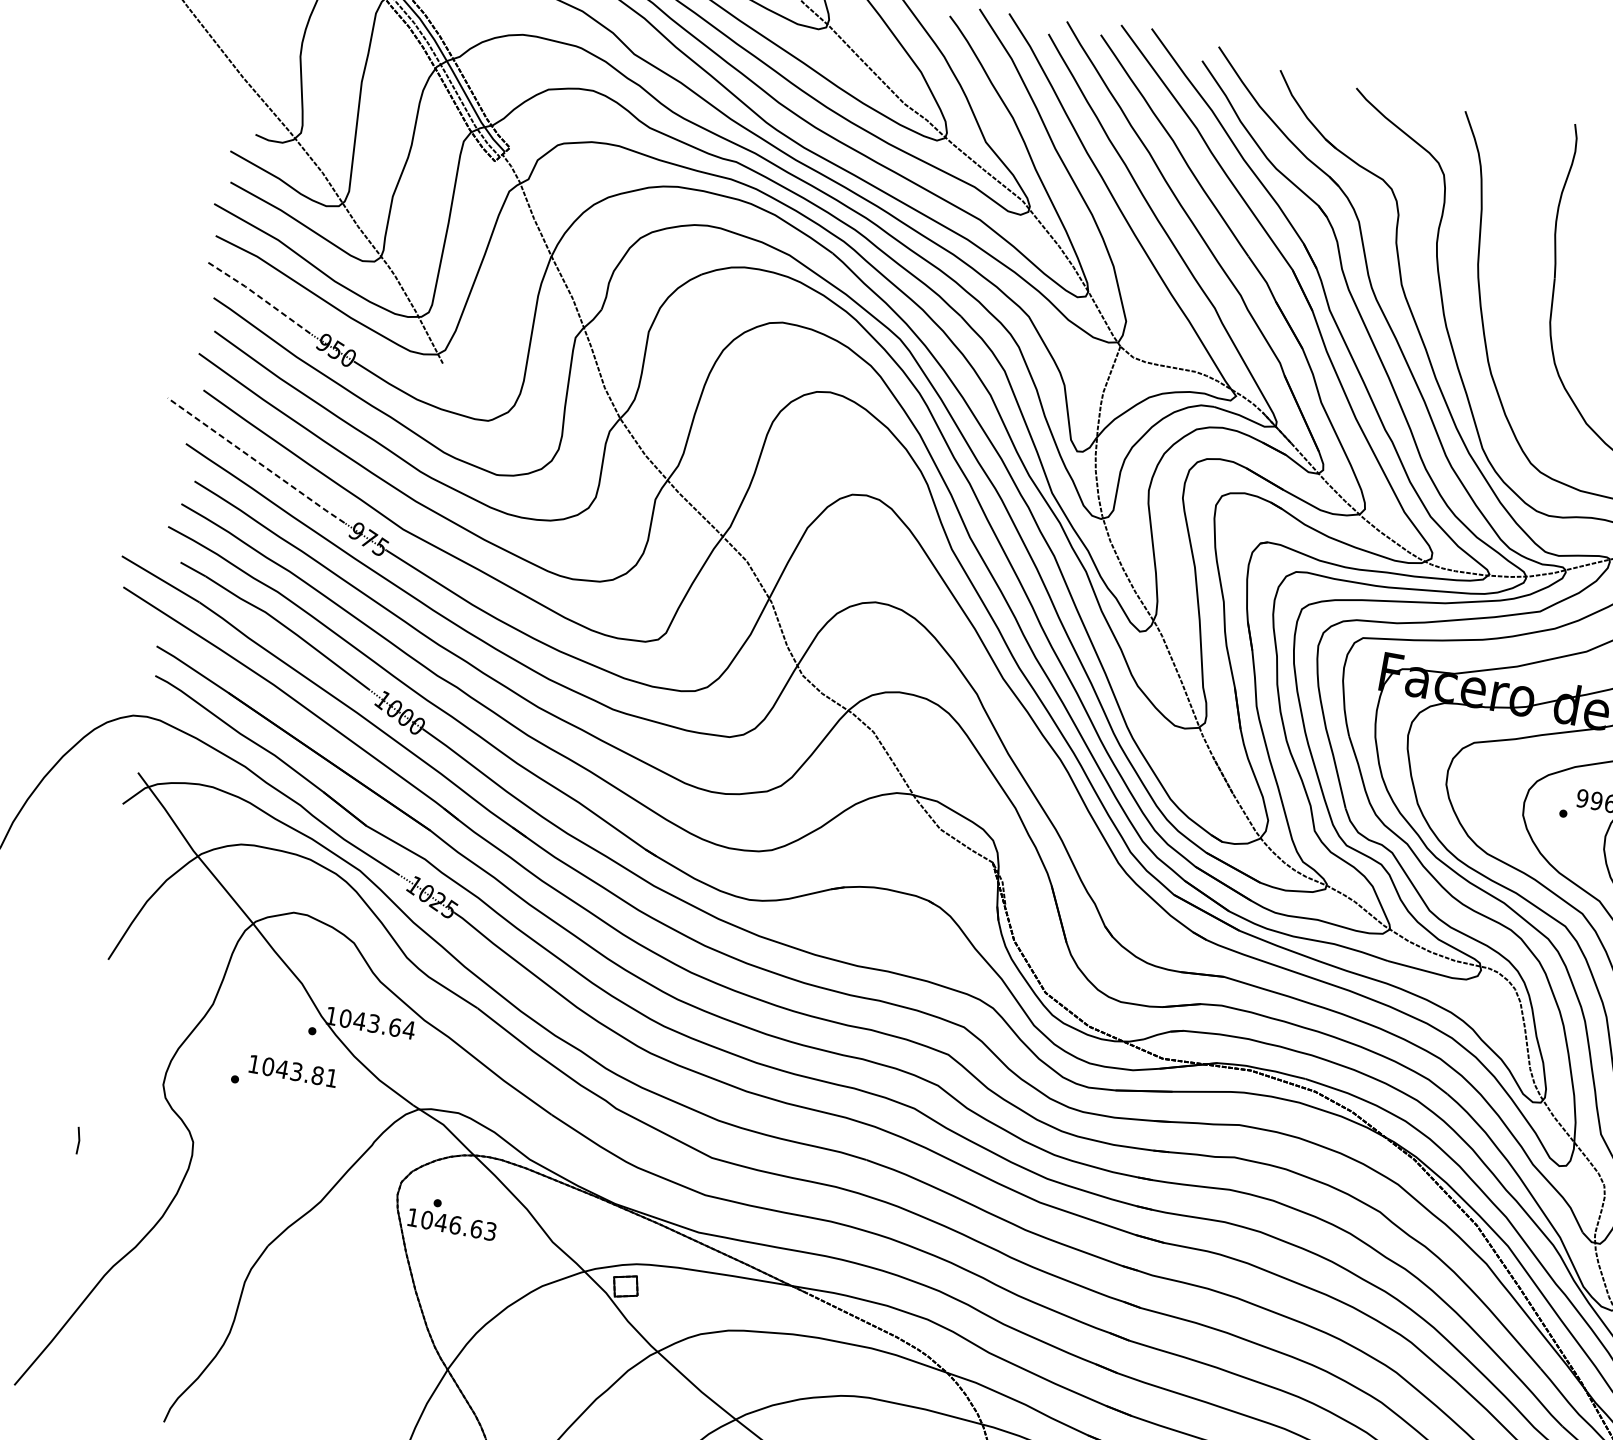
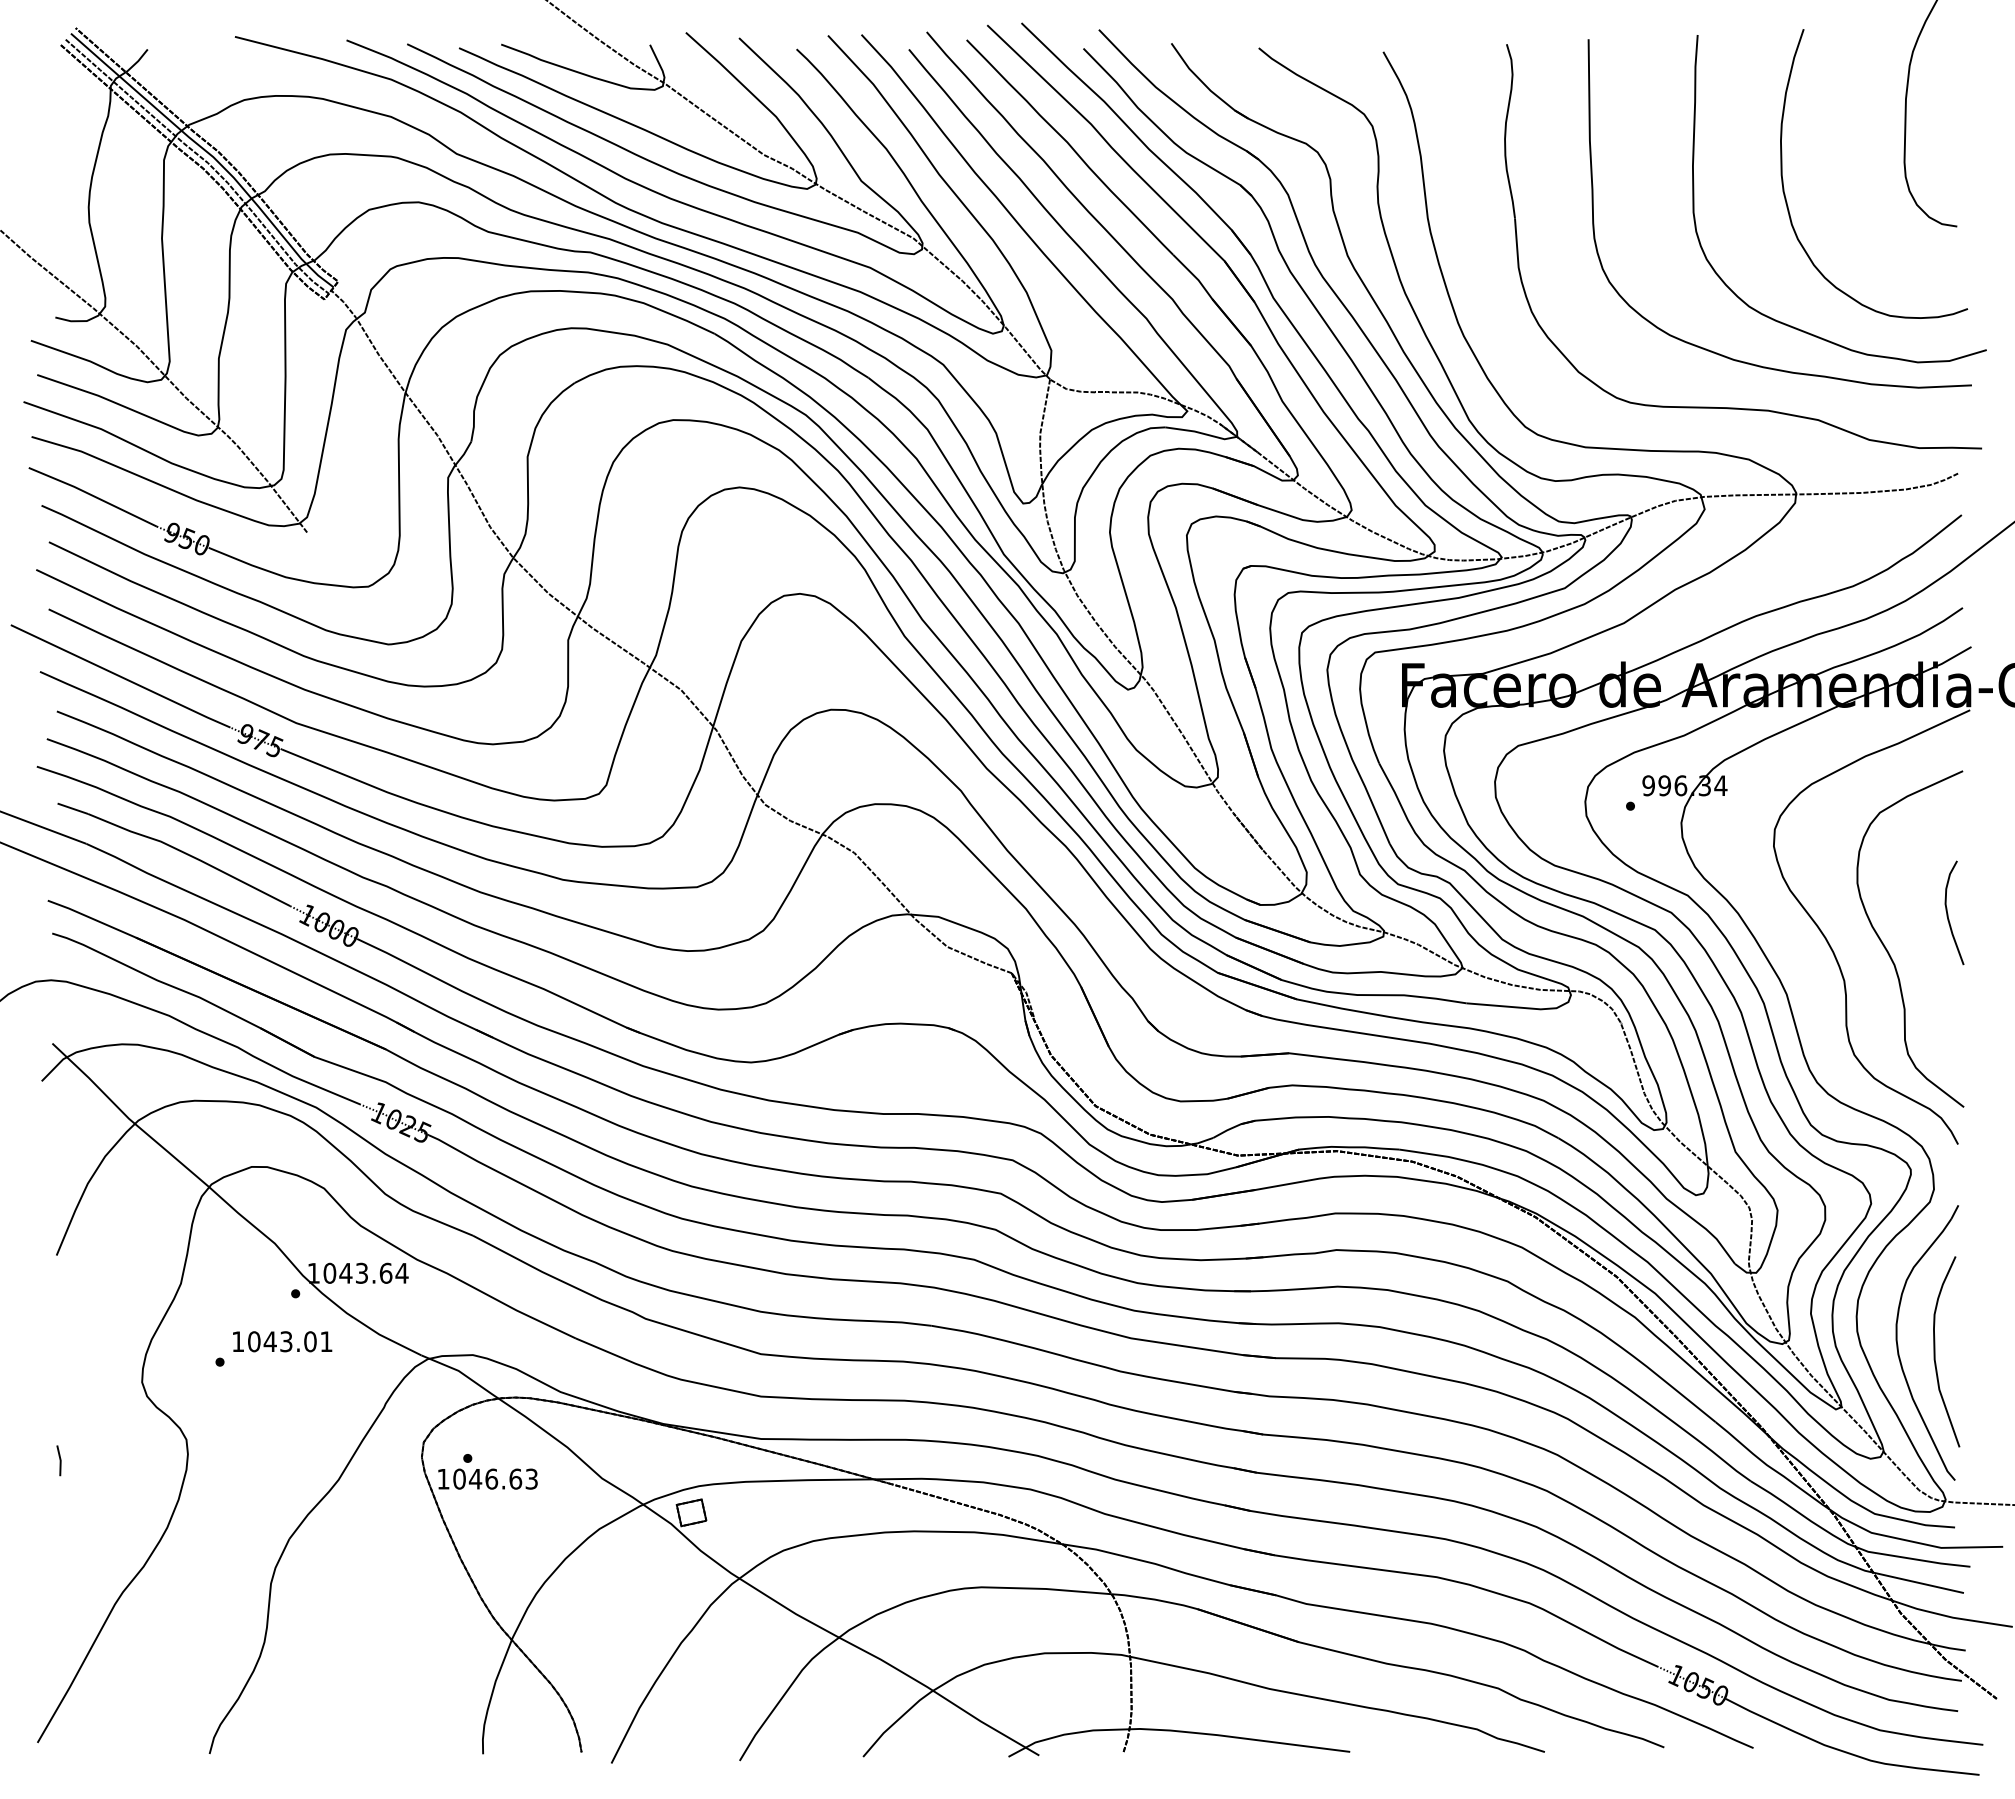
line: (260, 297) -> (93, 495), dashed -> solid
line: (255, 460) -> (120, 676), dashed -> solid
text: (317, 1075) -> (310, 1341), 1043.81 -> 1043.01

